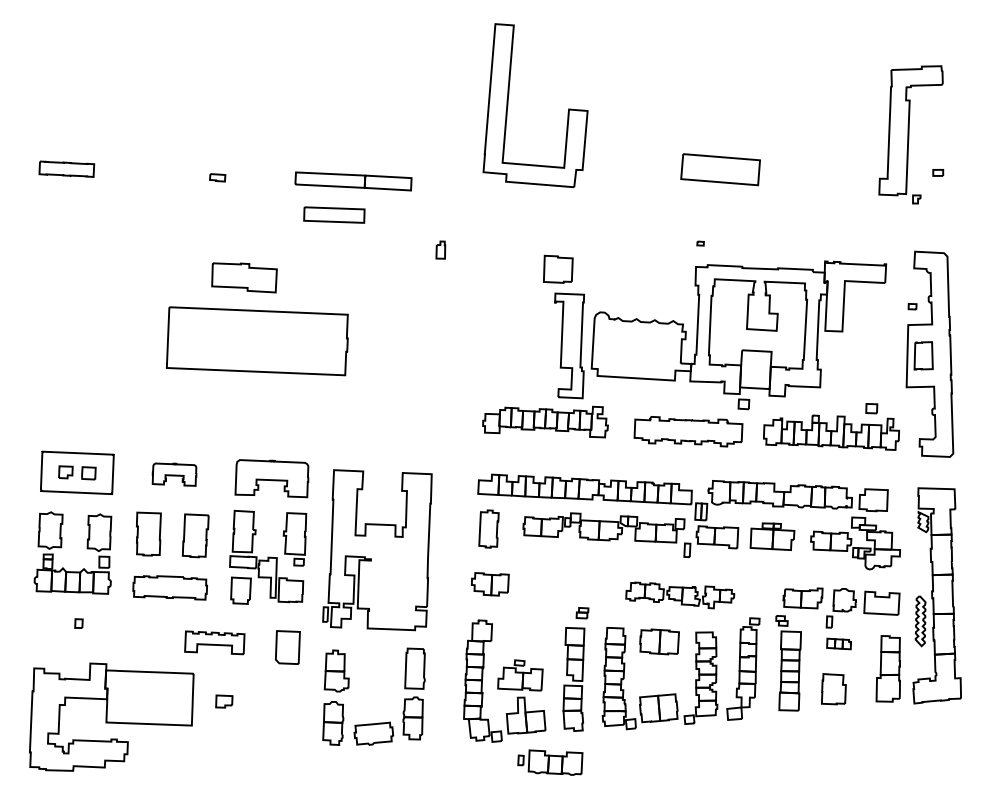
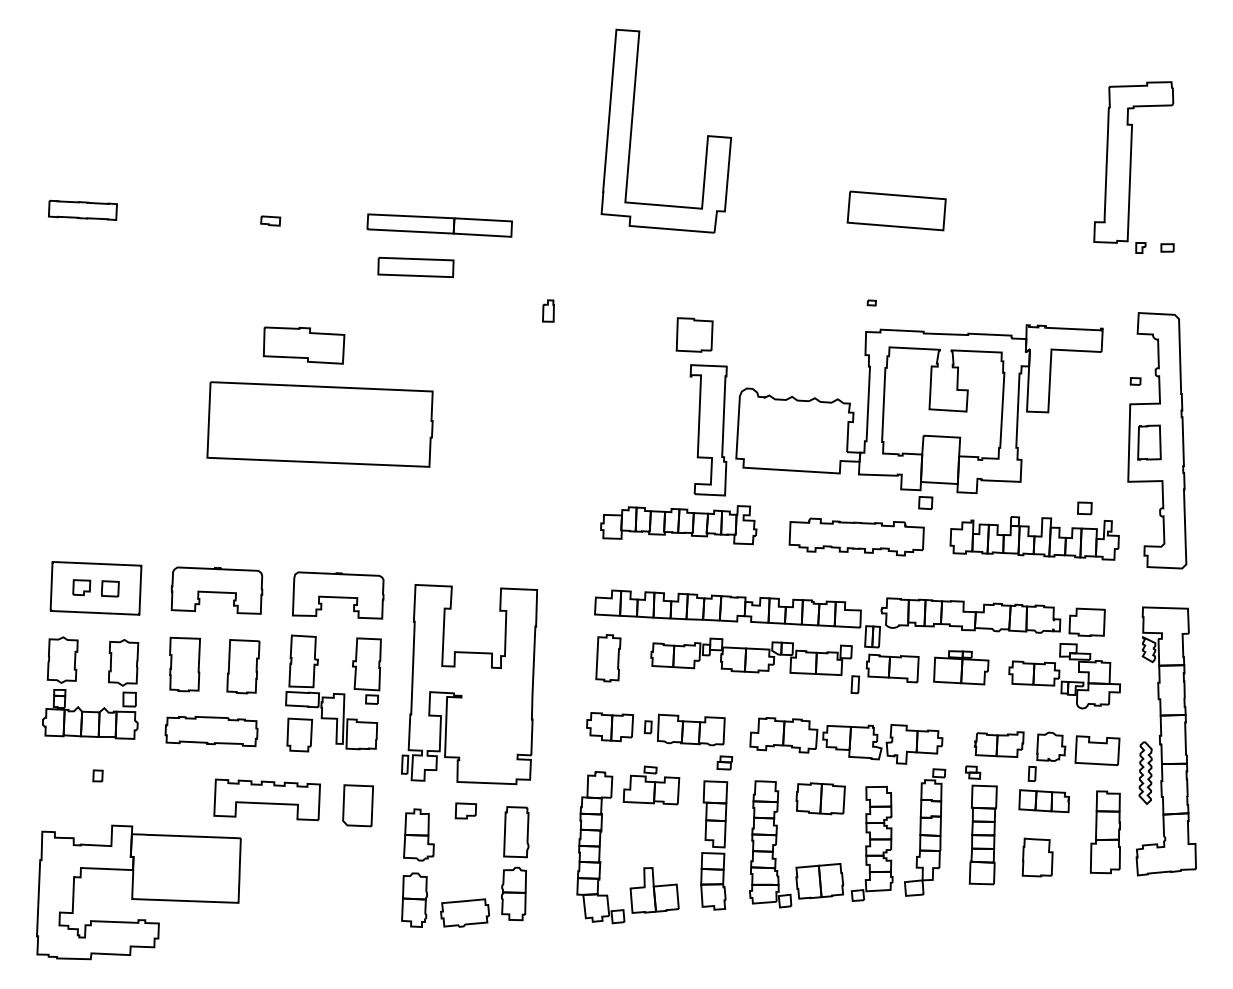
part: (938, 172) -> (1167, 247), moved
part: (174, 474) -> (216, 590), size x1.67
part: (680, 595) -> (846, 740), size x1.43
part: (214, 642) -> (266, 799), size x1.43
part: (838, 644) -> (1043, 801), size x1.67
part: (520, 675) -> (651, 785), moved
part: (223, 701) -> (465, 810), moved
part: (550, 762) -> (684, 729), moved

